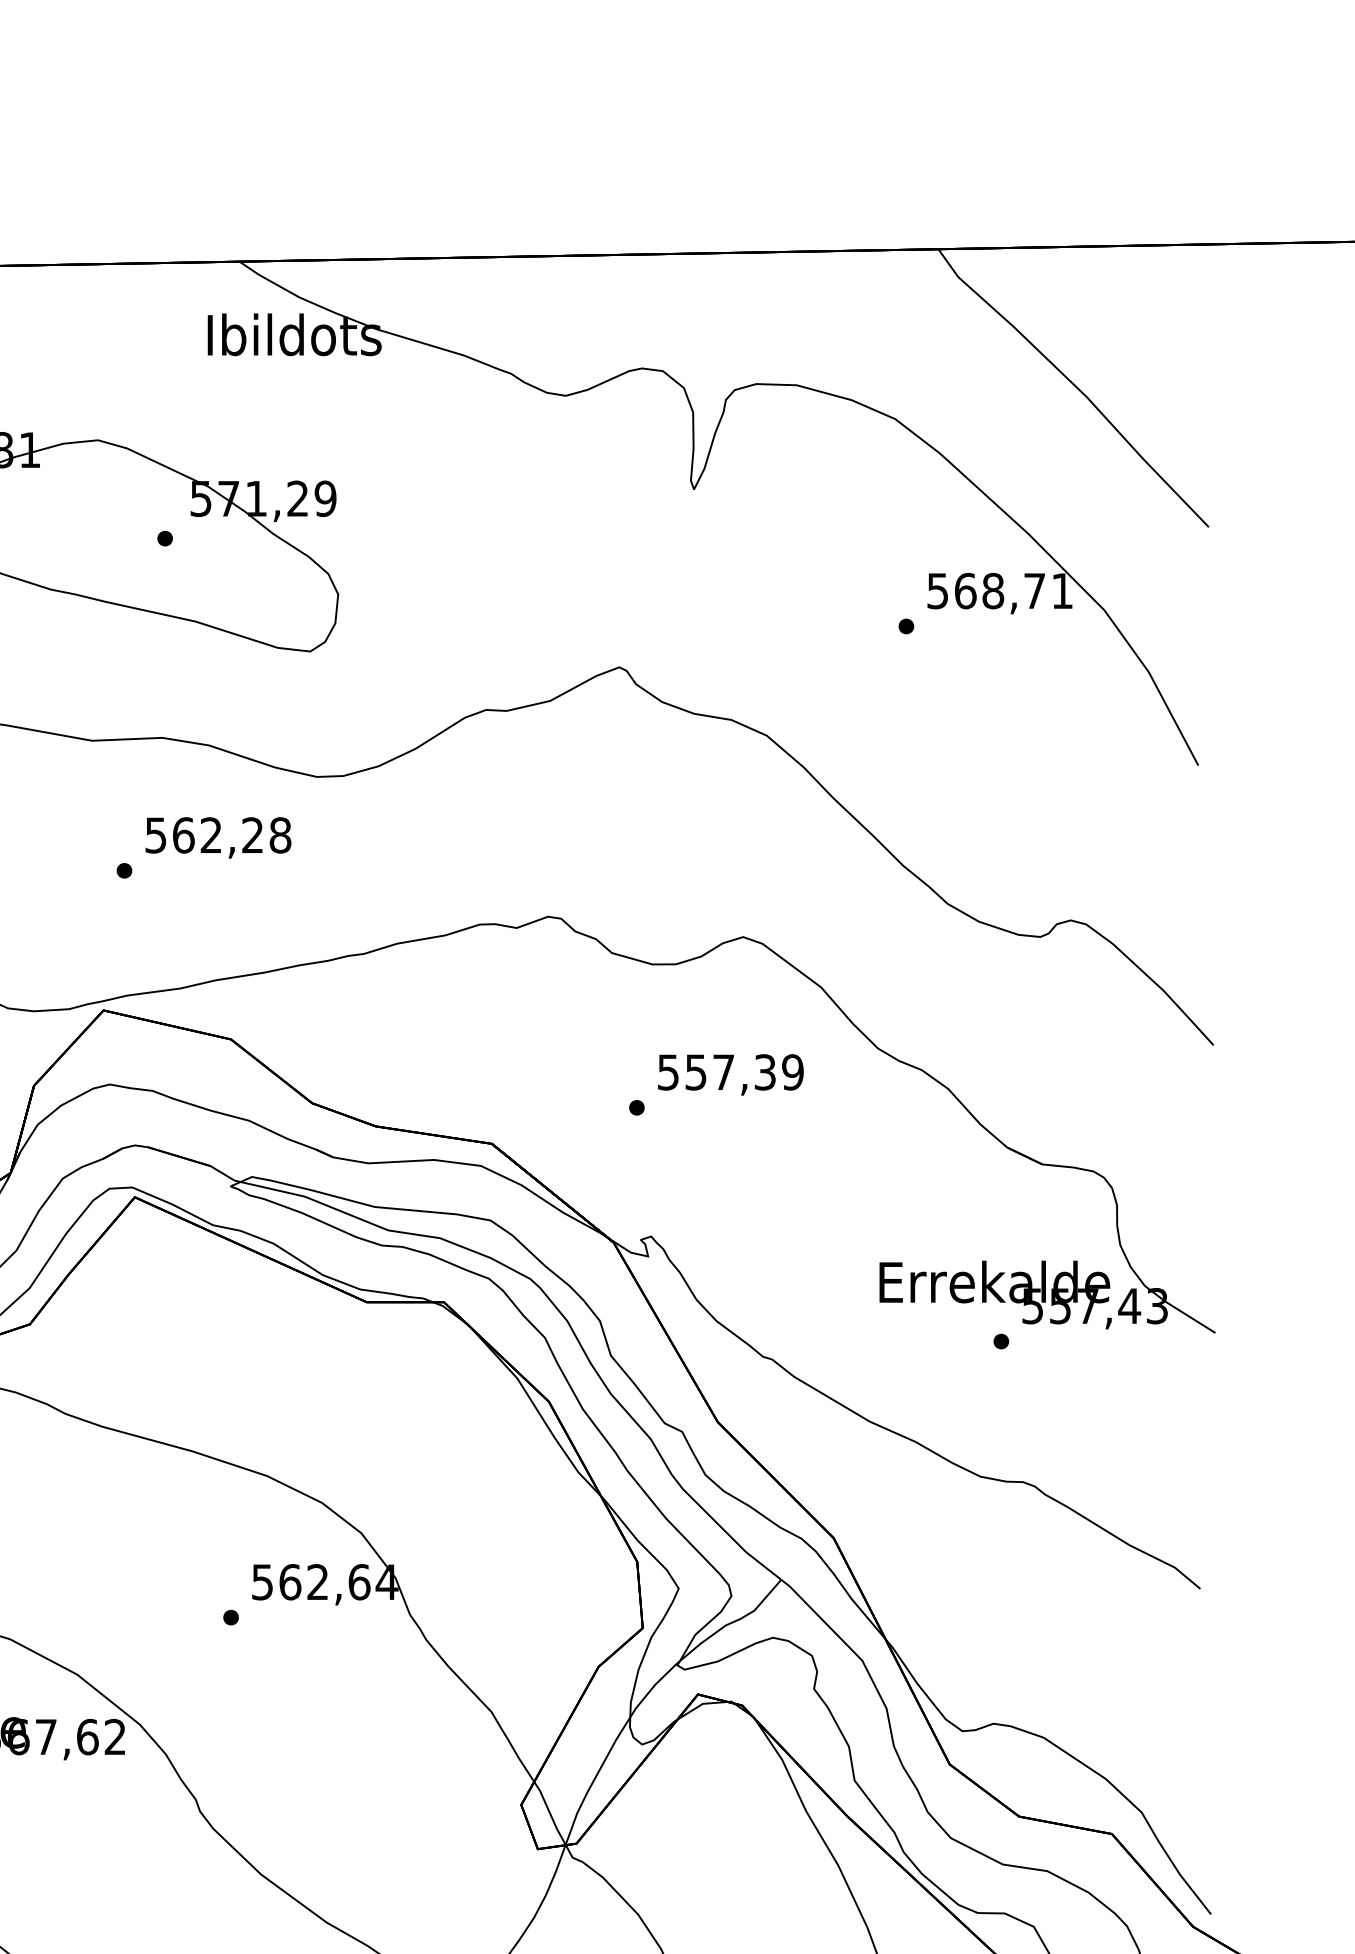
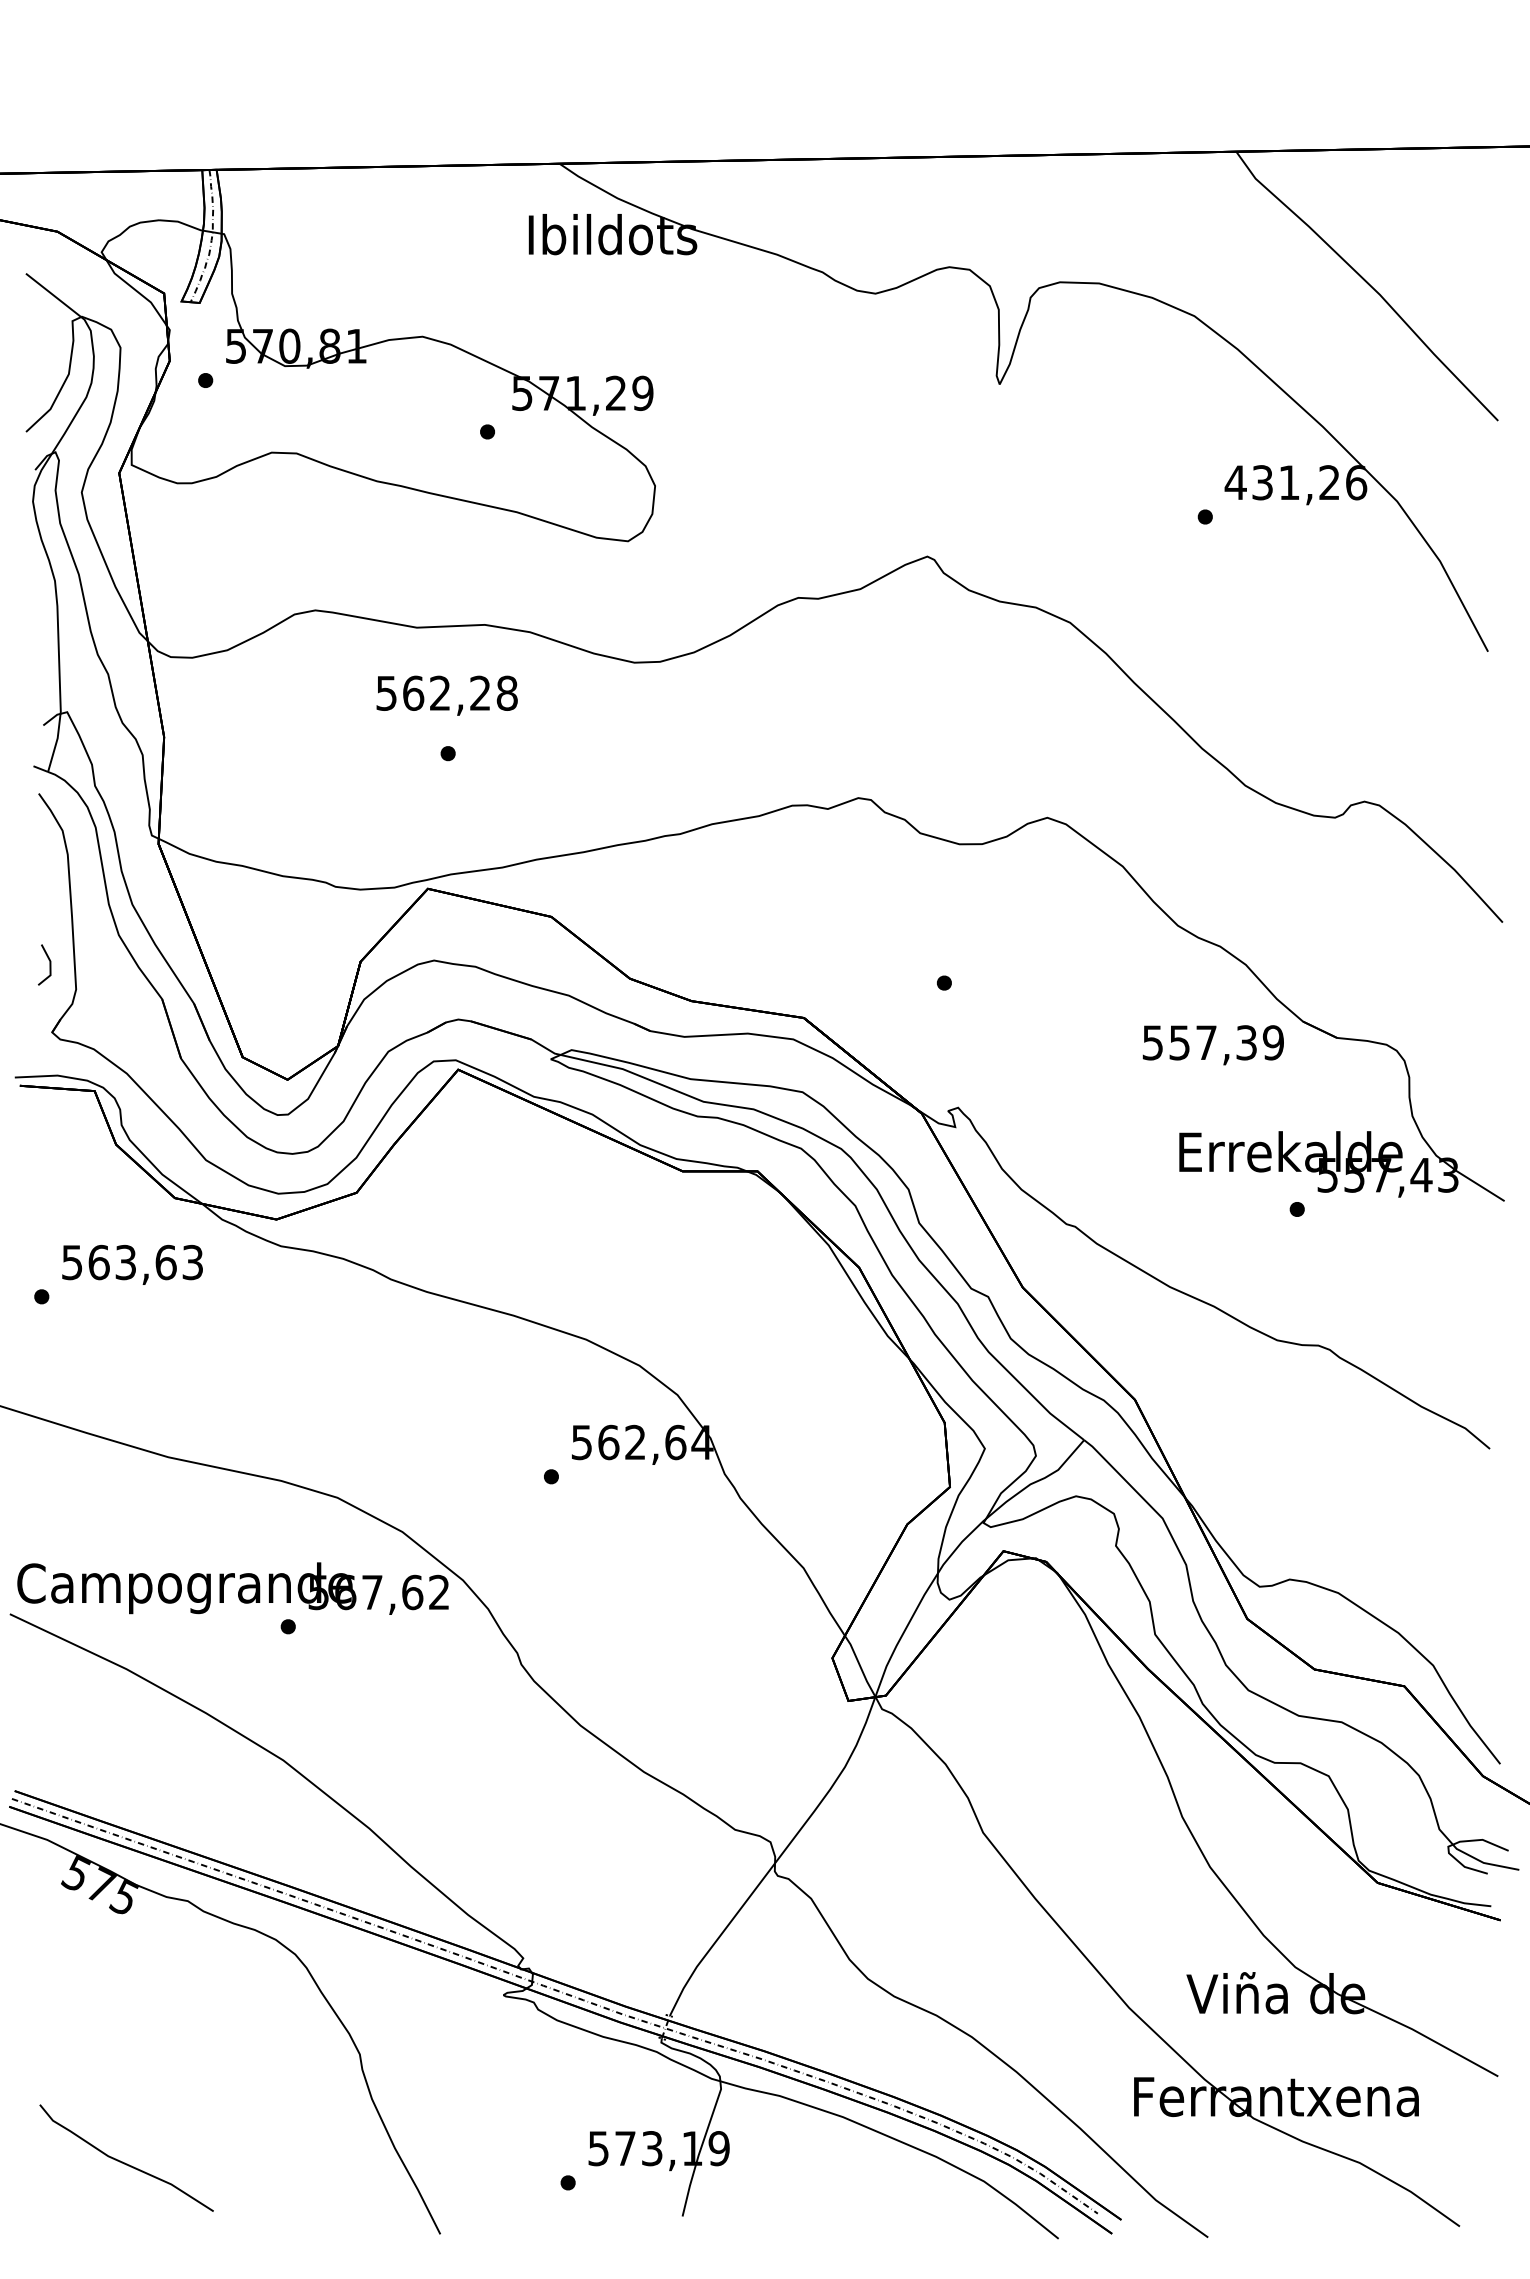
text: (999, 590) -> (1295, 482), 568,71 -> 431,26
text: (217, 837) -> (446, 695), moved
text: (729, 1075) -> (1212, 1045), moved

